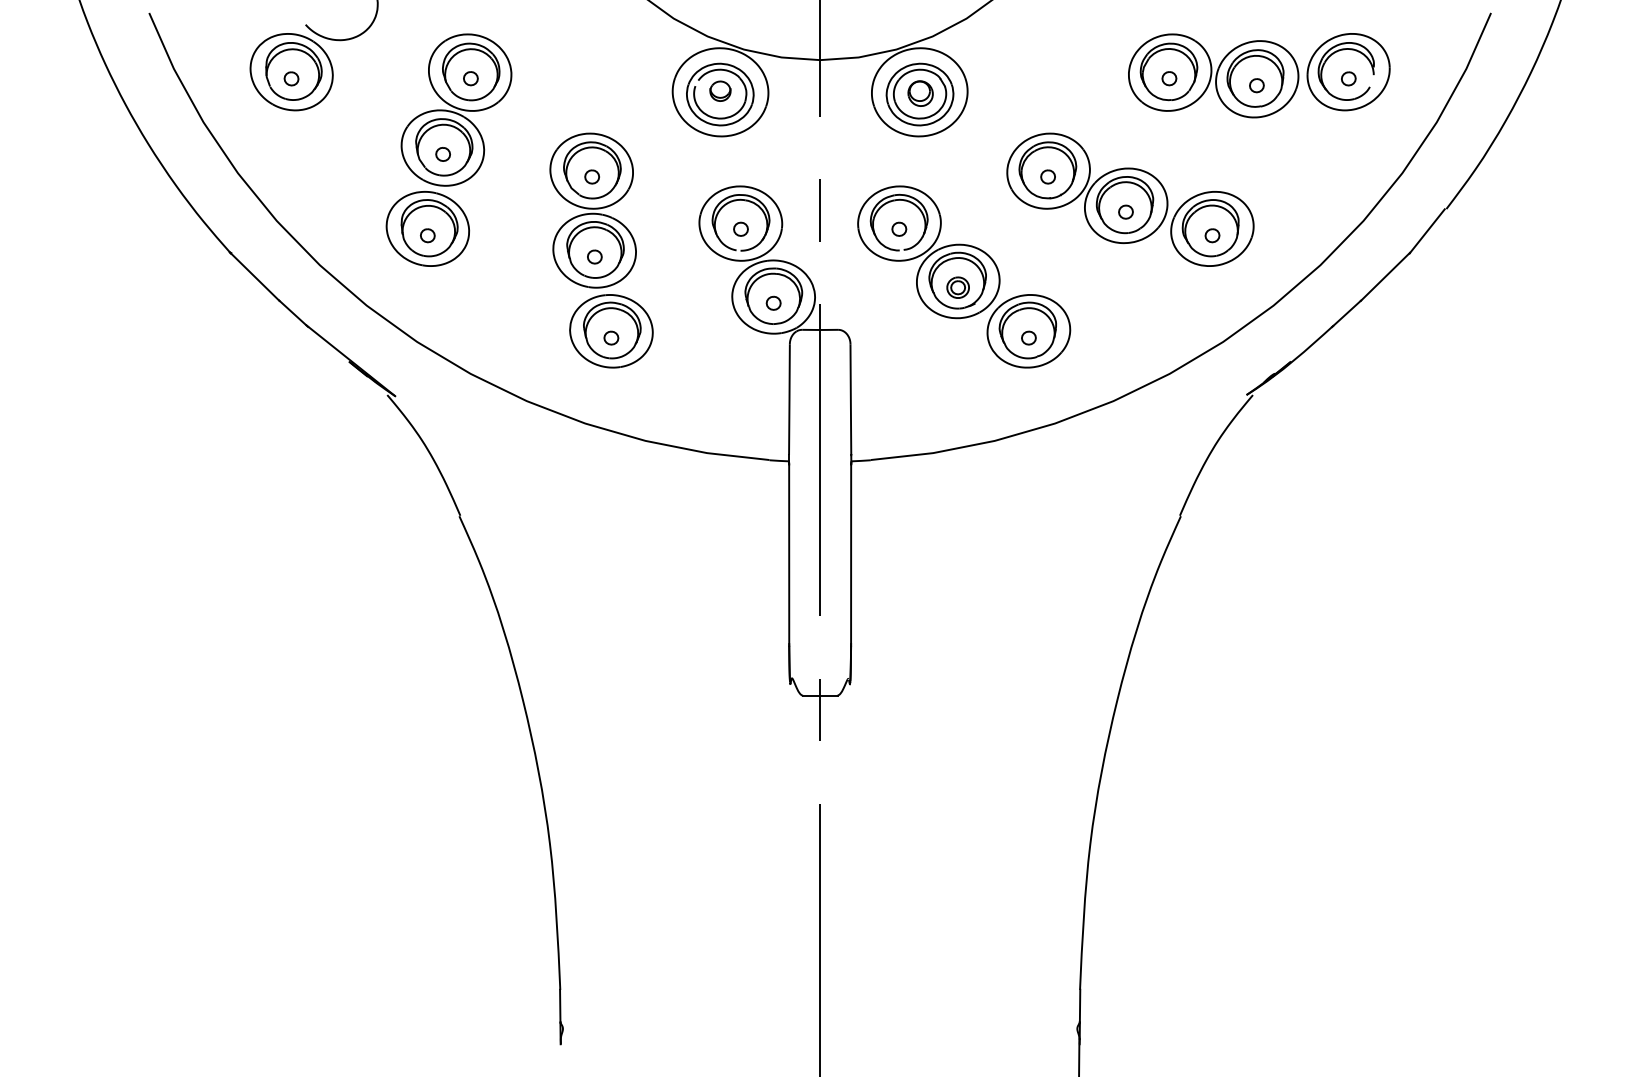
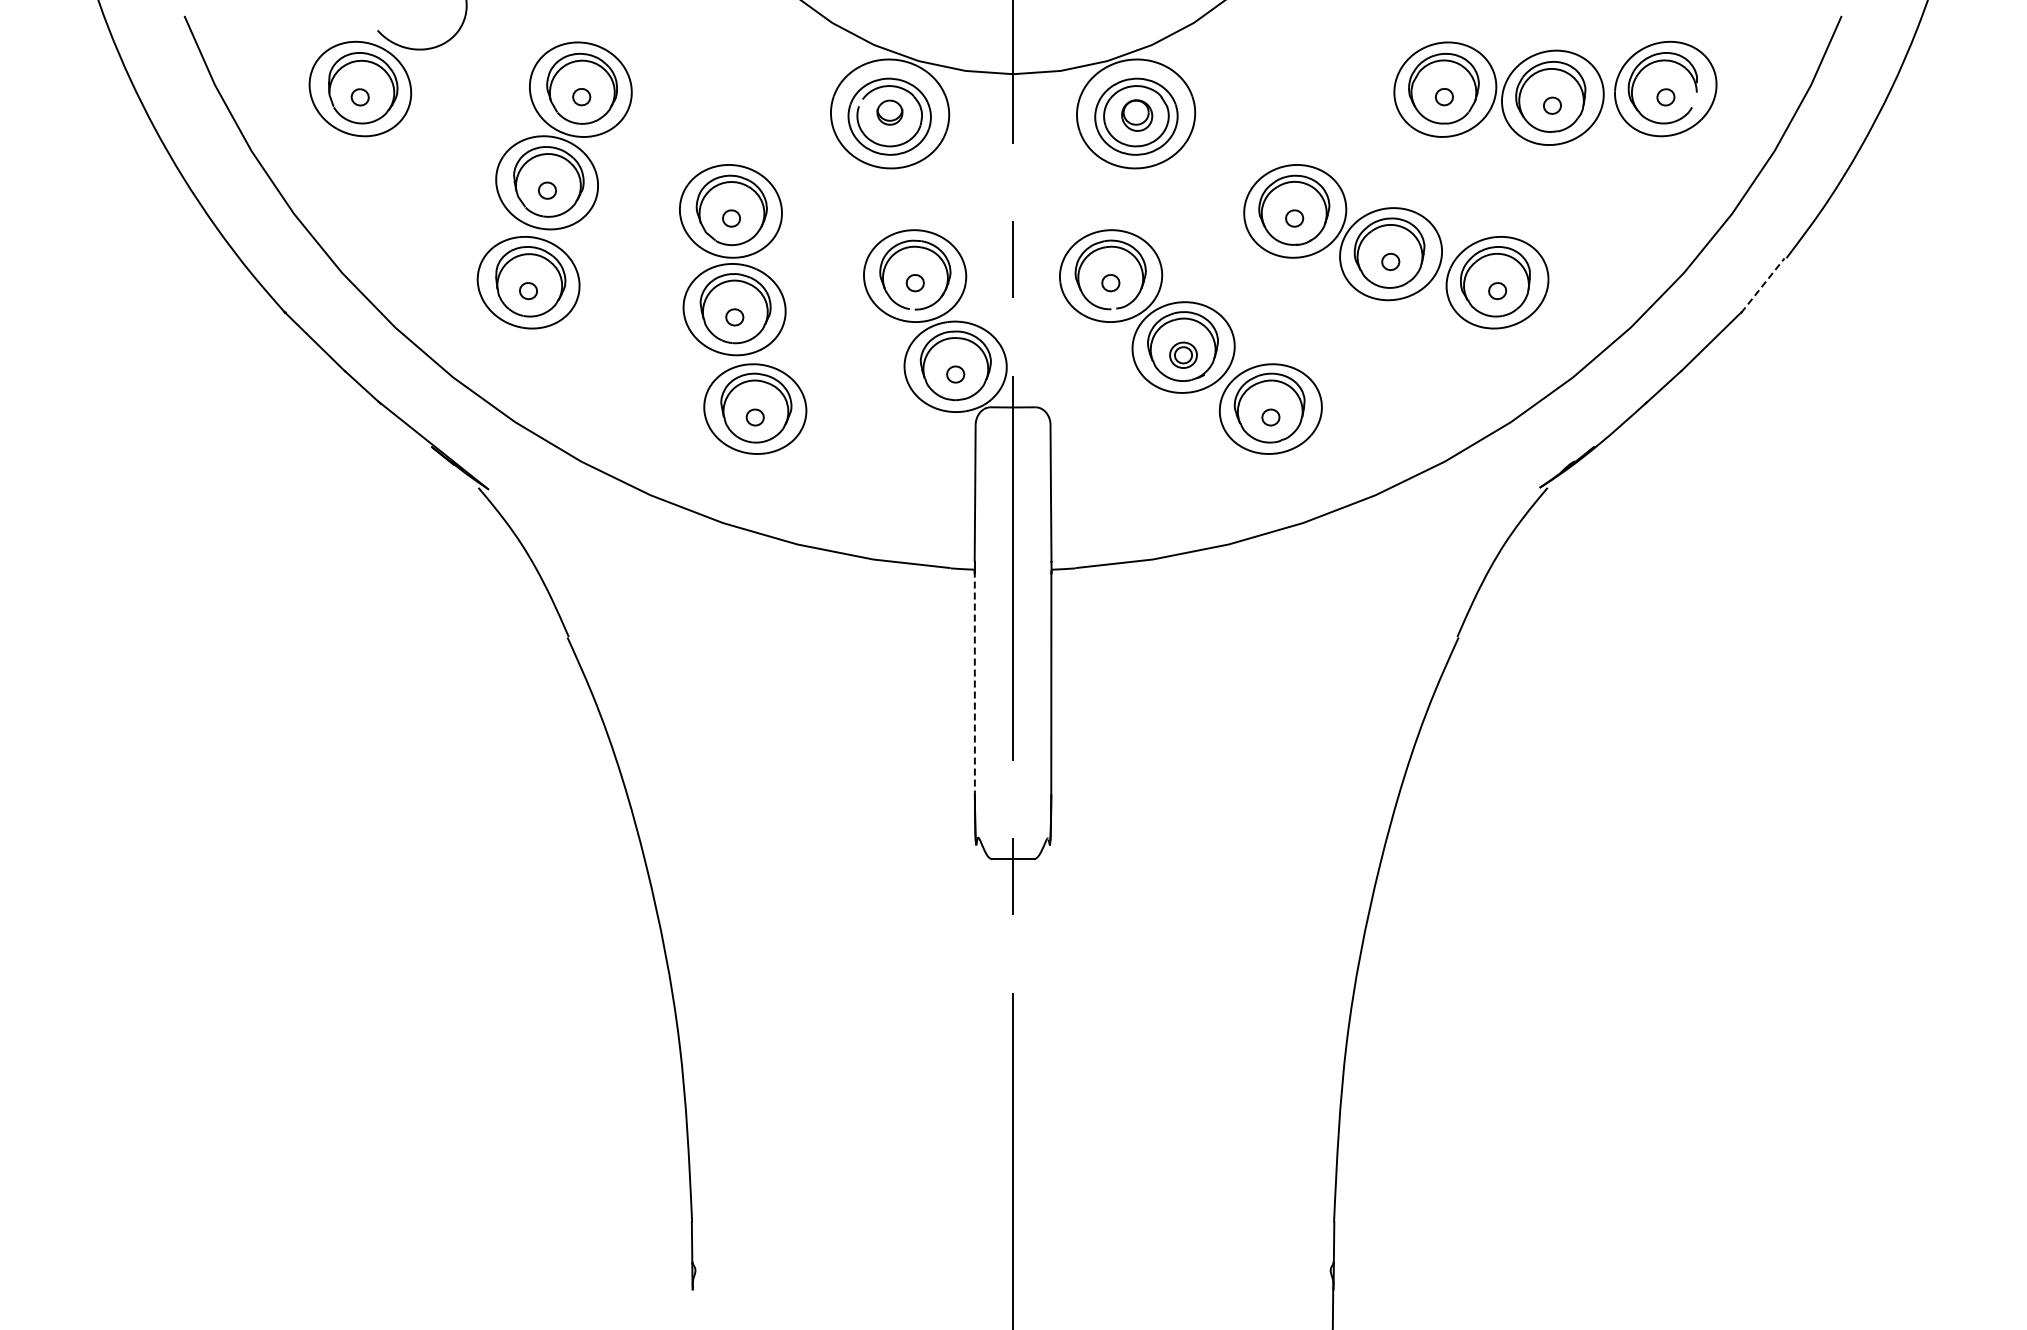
line: (1426, 231) -> (1762, 285), solid -> dashed
line: (788, 555) -> (974, 685), solid -> dashed

